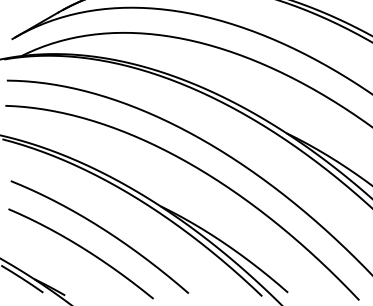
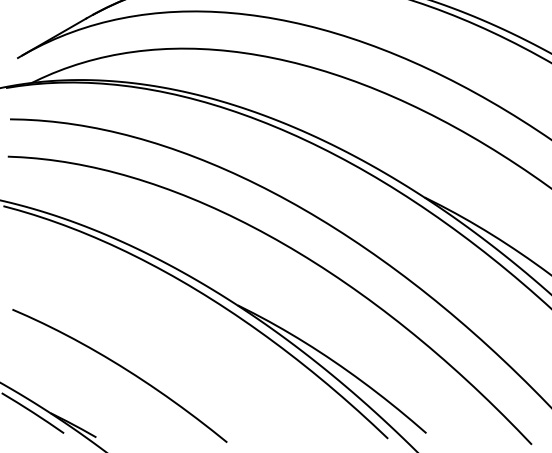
curve: (103, 230) -> (153, 341), removed

